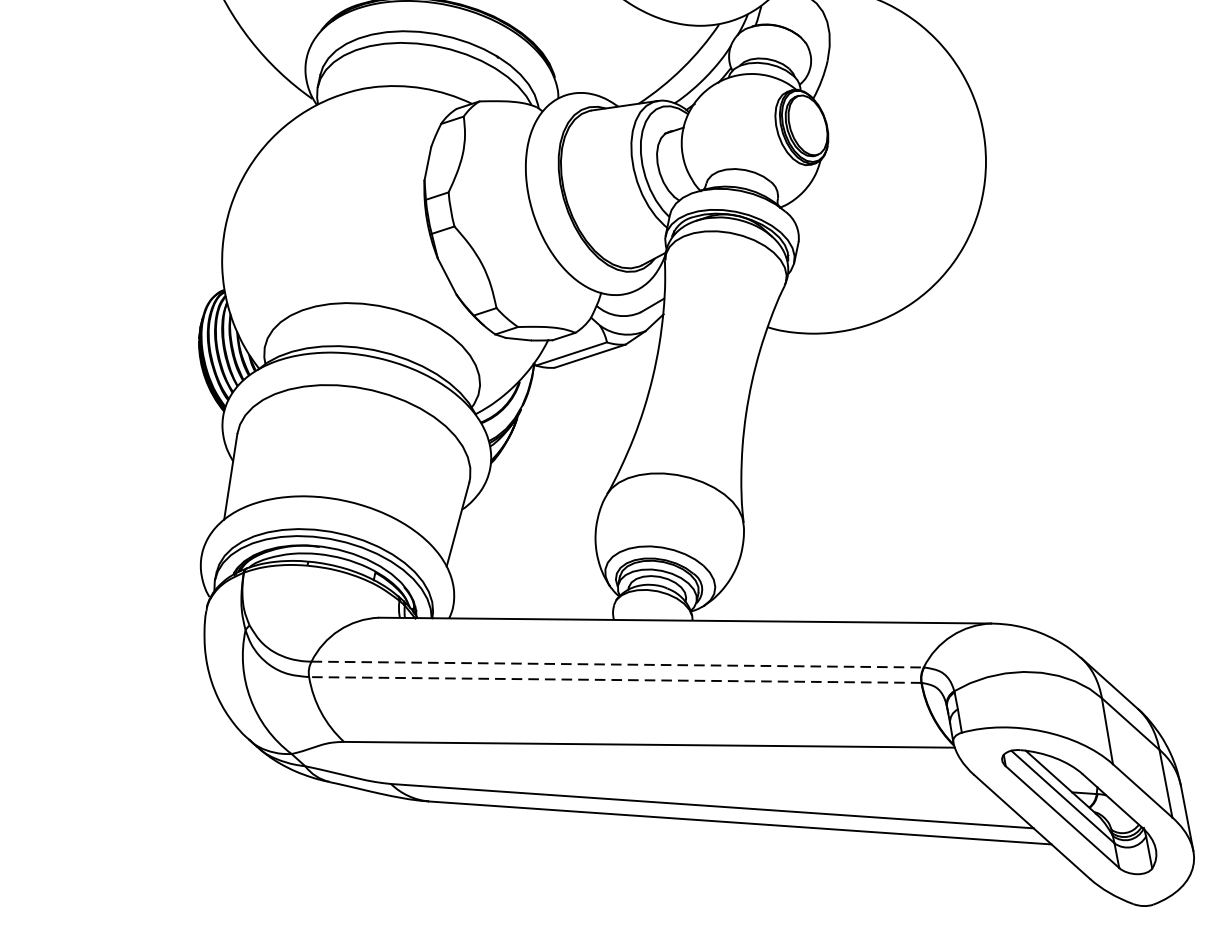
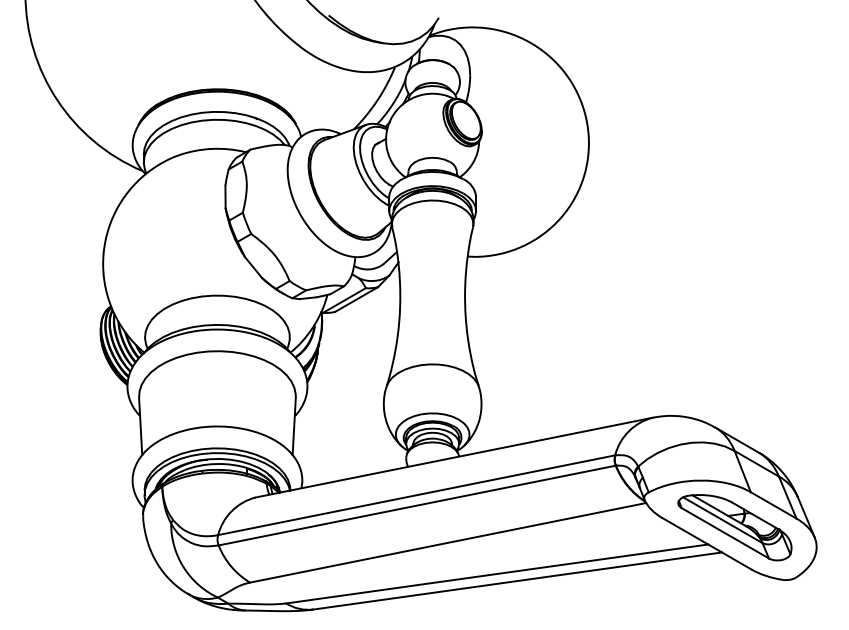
line: (618, 665) -> (417, 495), dashed -> solid
line: (614, 679) -> (416, 505), dashed -> solid

